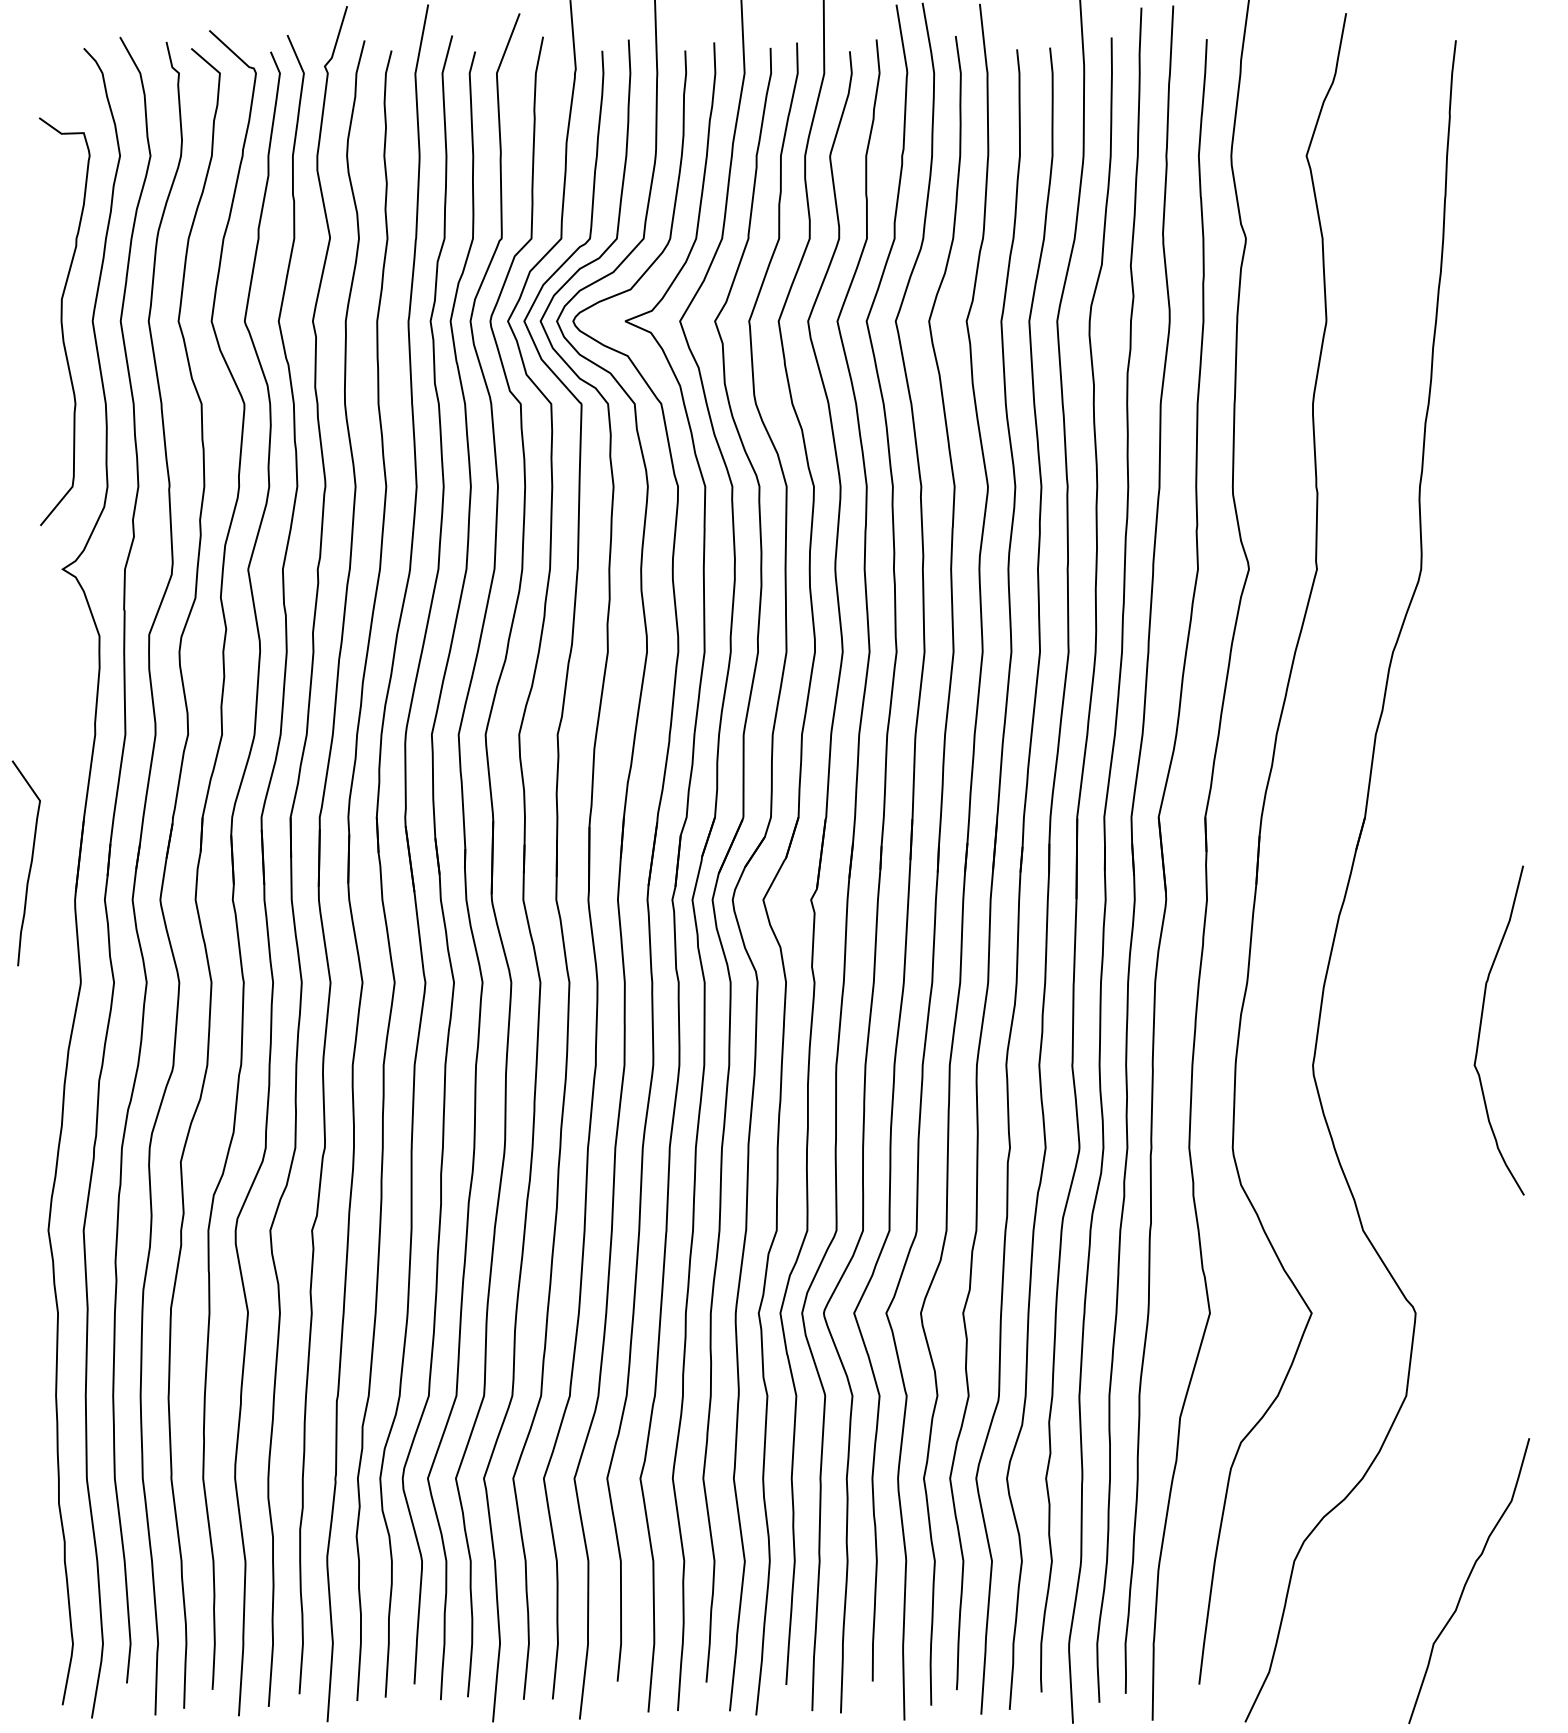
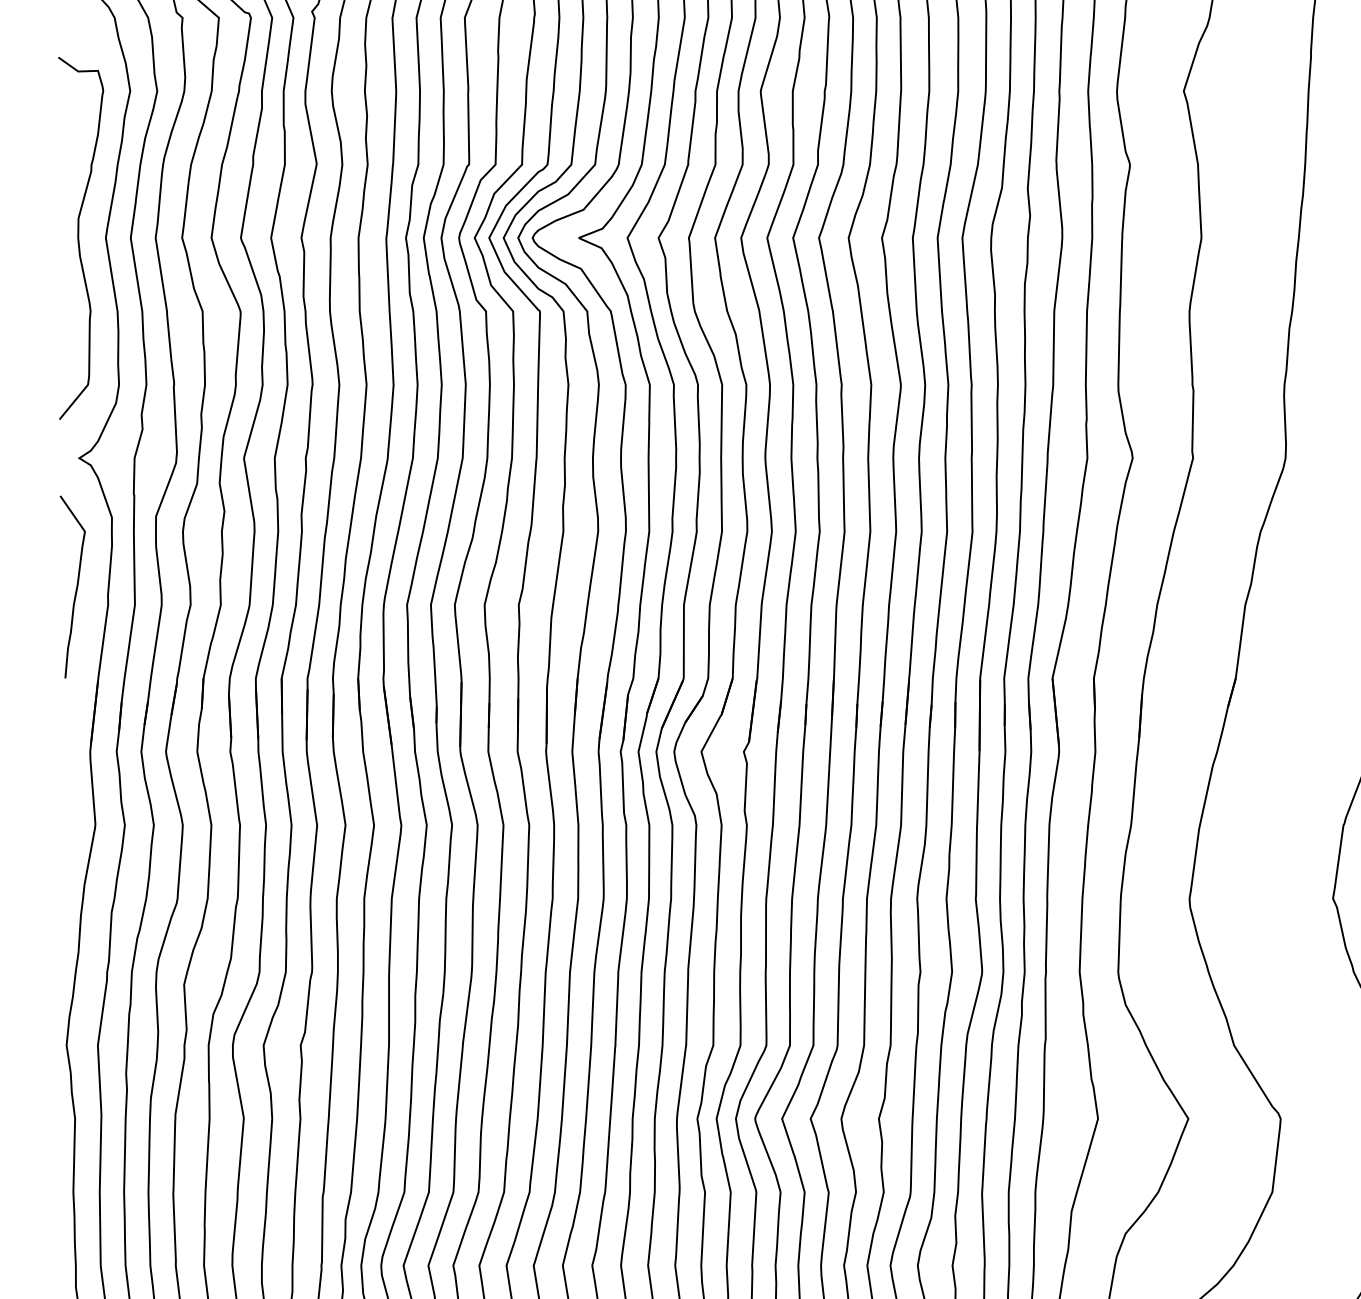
curve: (30, 863) -> (76, 587), moved

